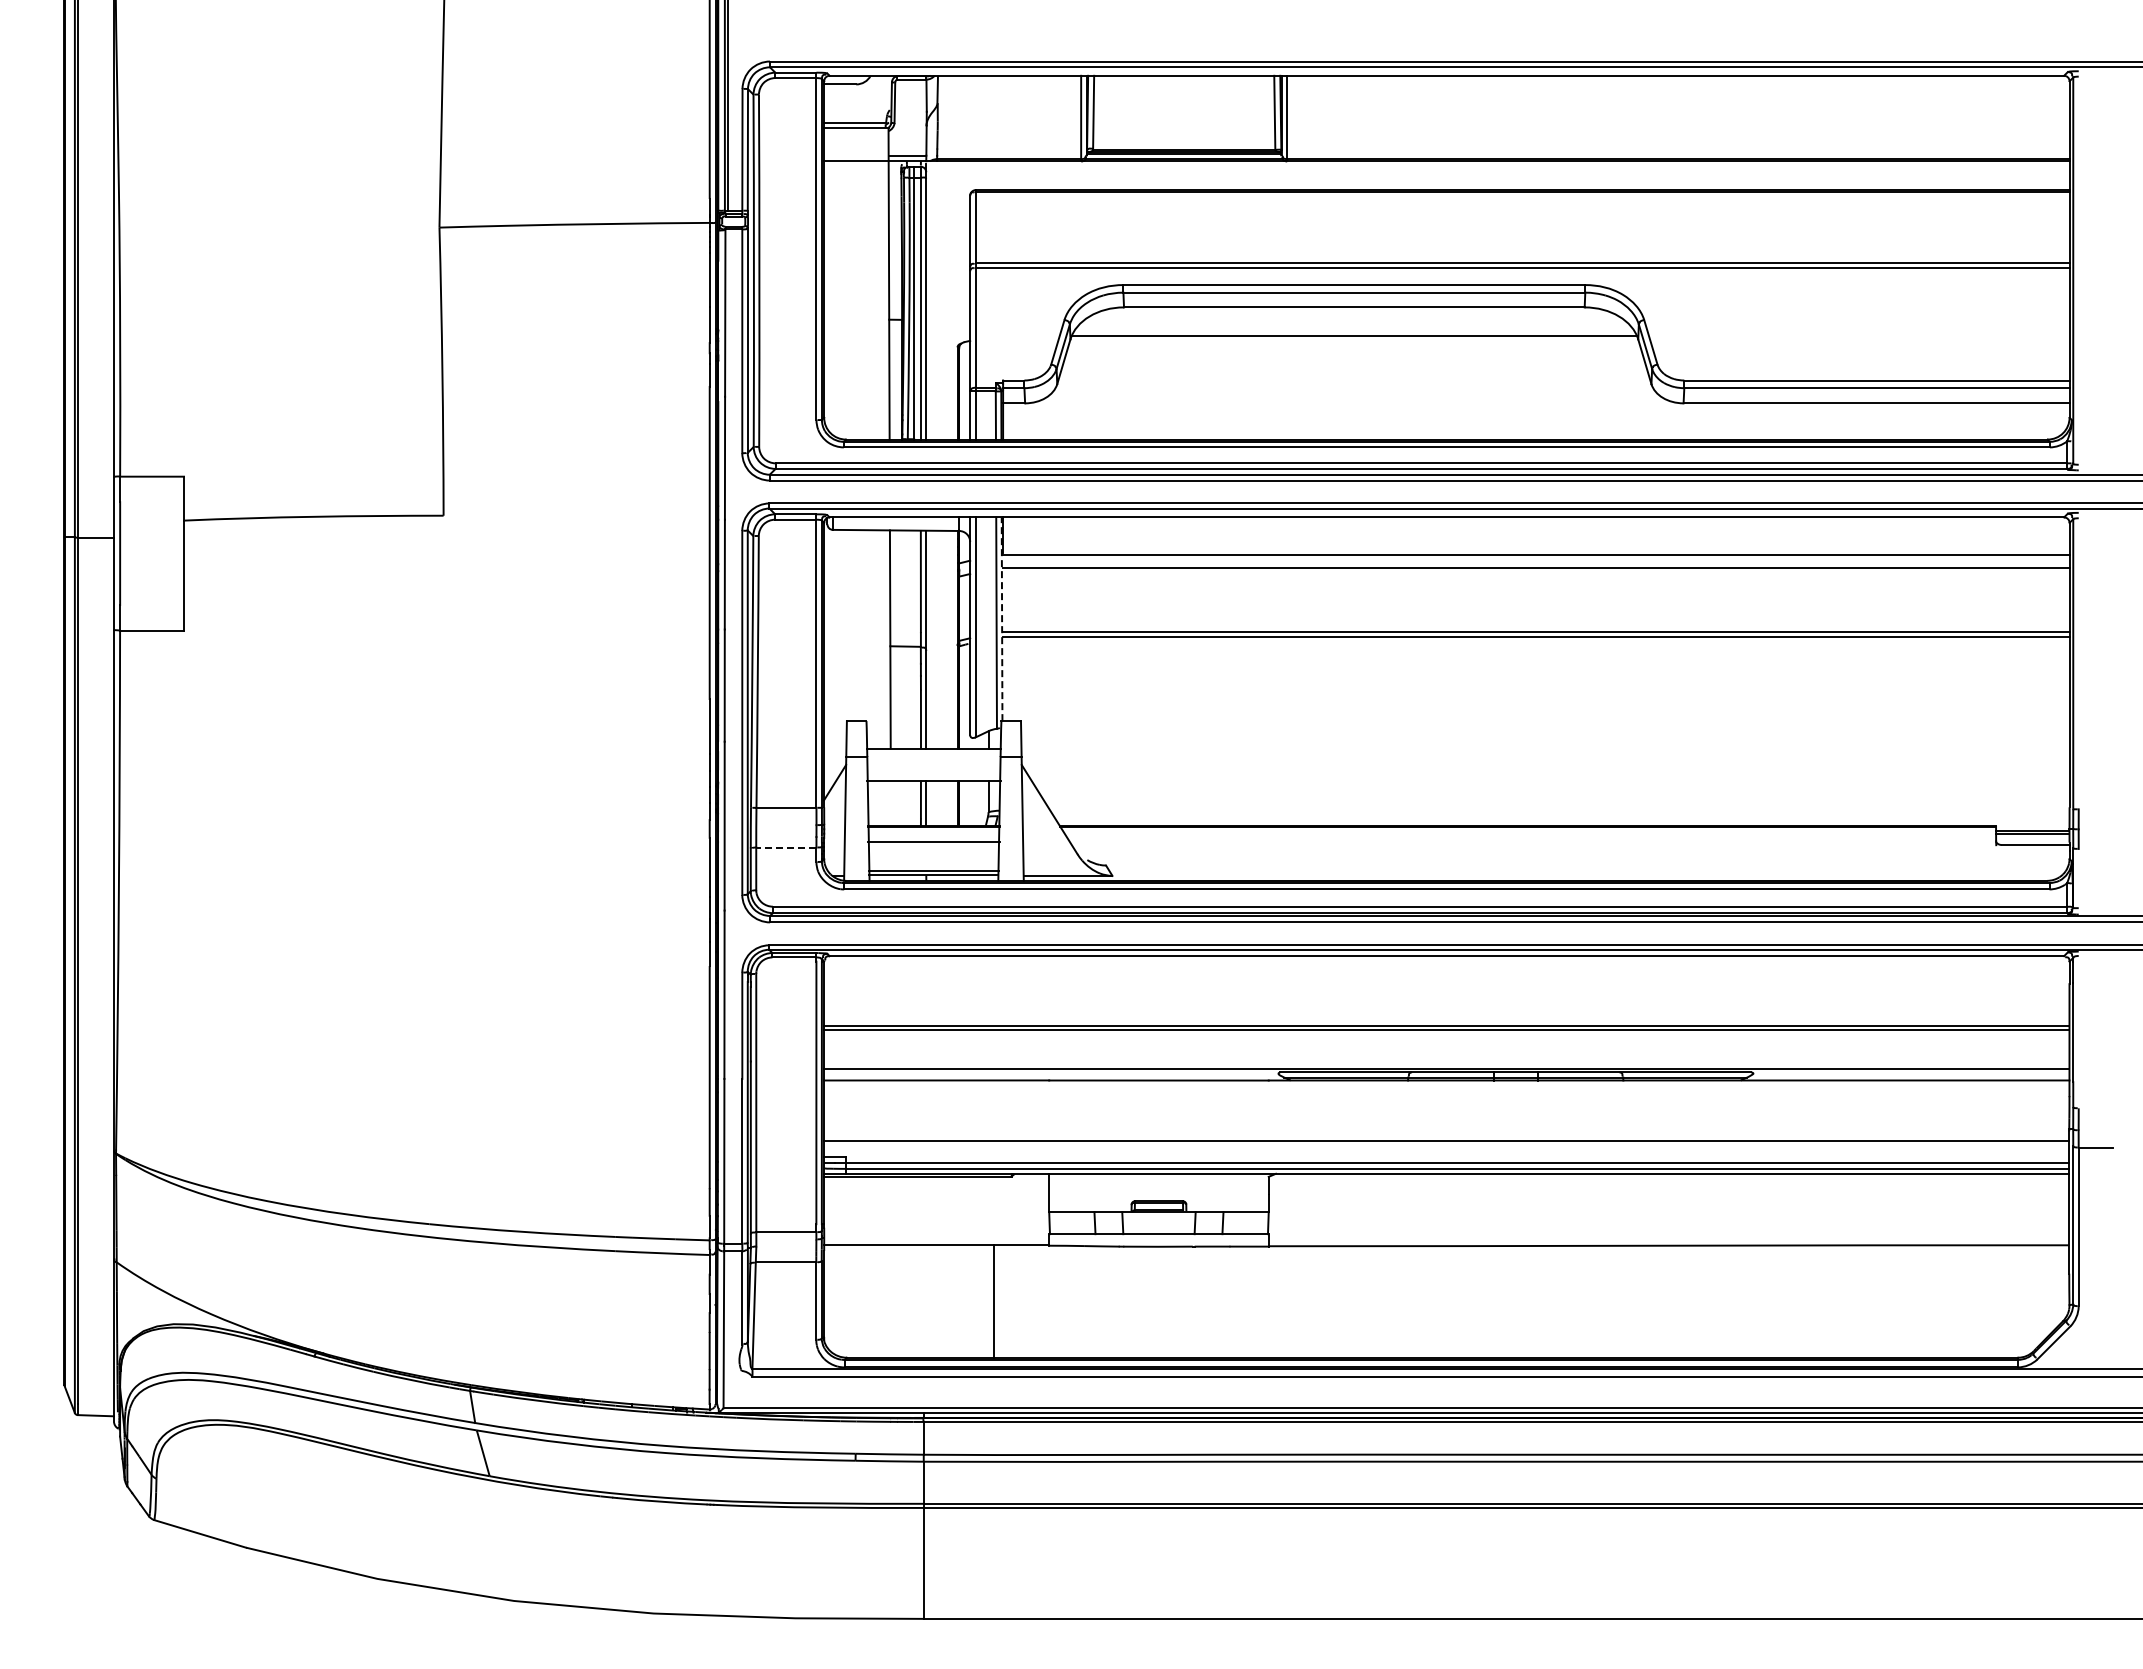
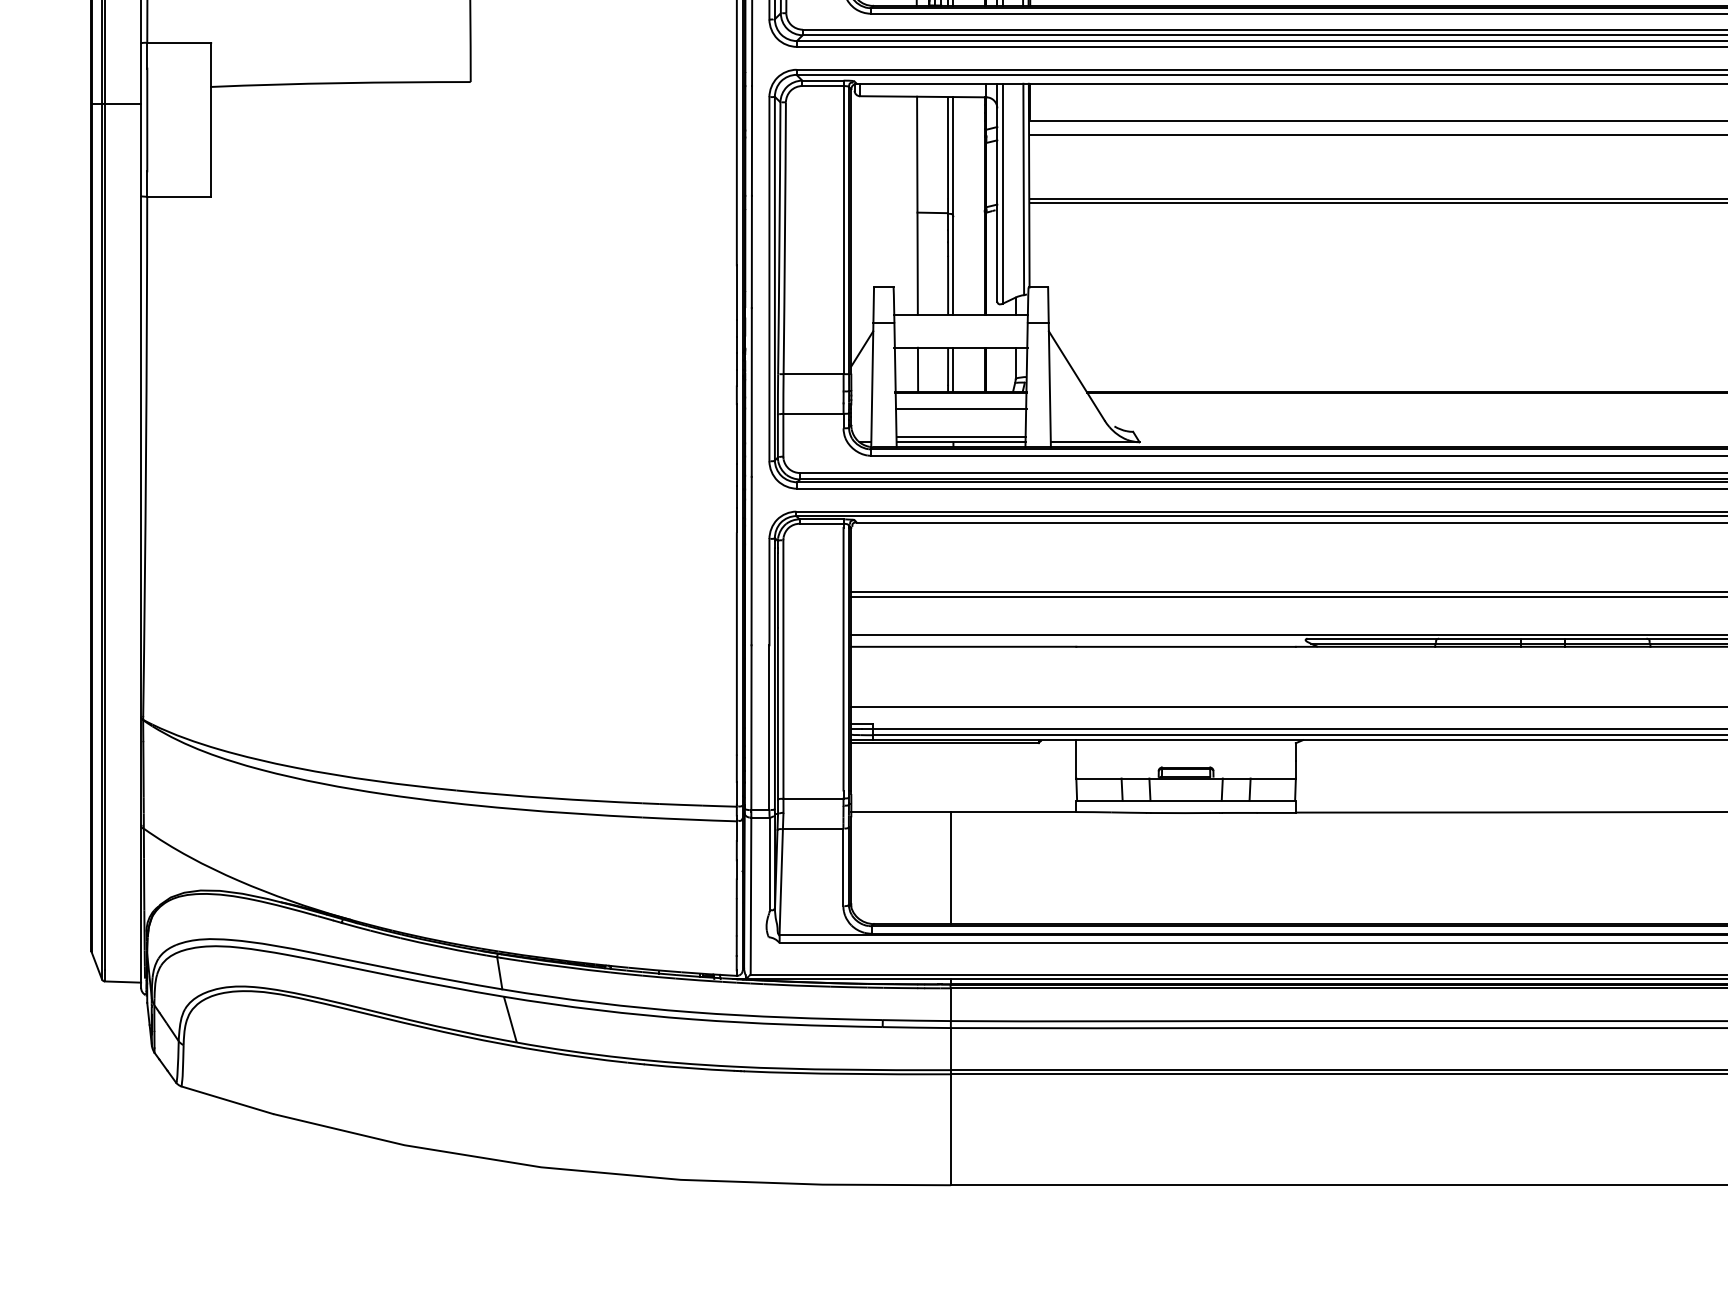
line: (1002, 619) -> (1029, 185), dashed -> solid
line: (890, 803) -> (917, 369), added
line: (785, 847) -> (812, 413), dashed -> solid
line: (993, 1301) -> (950, 867), moved

